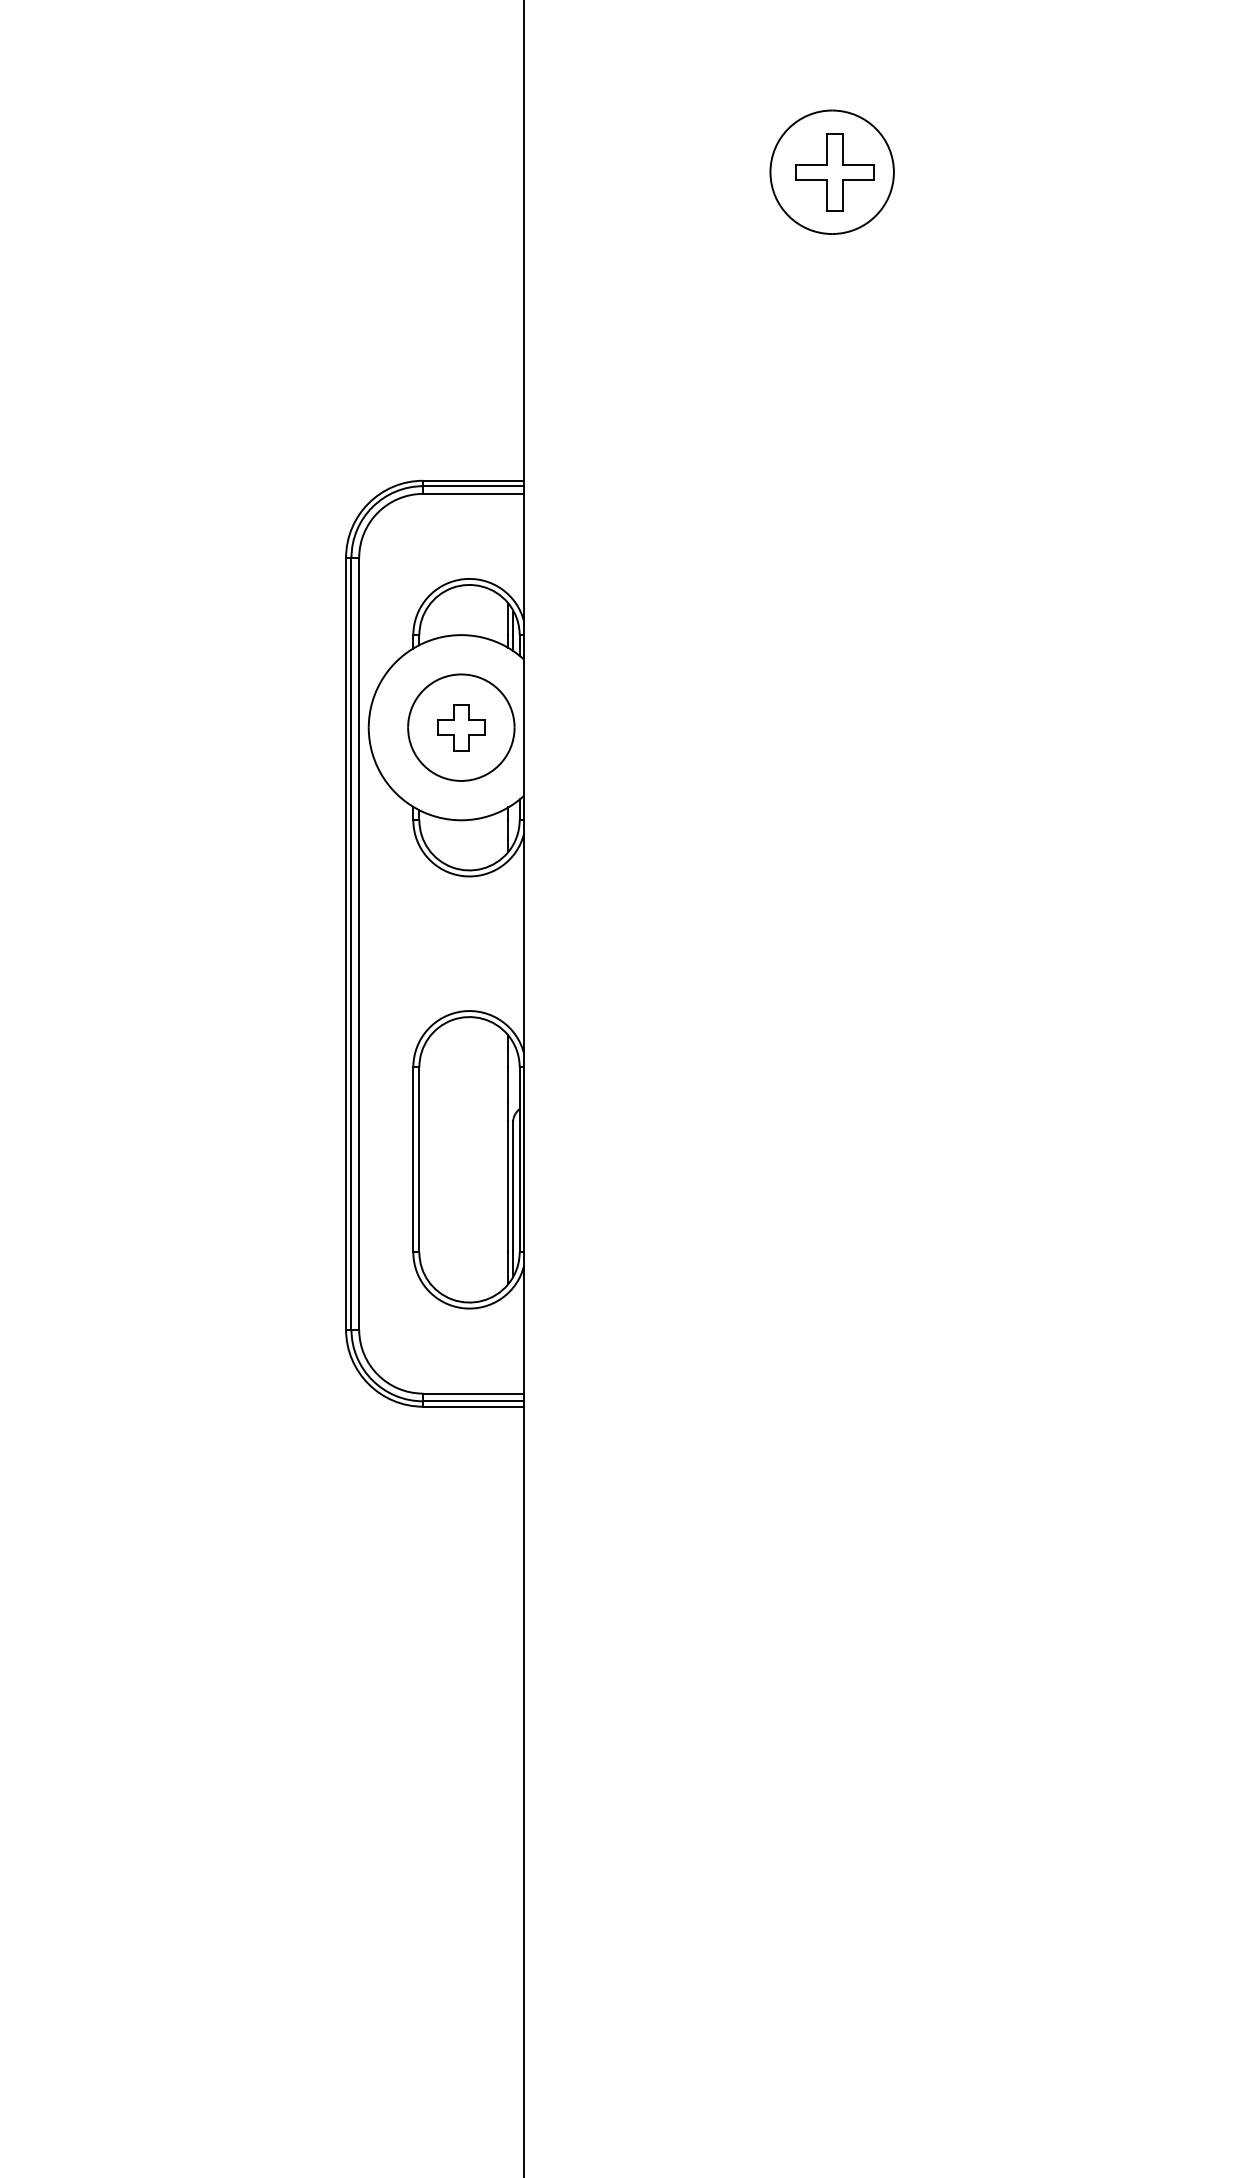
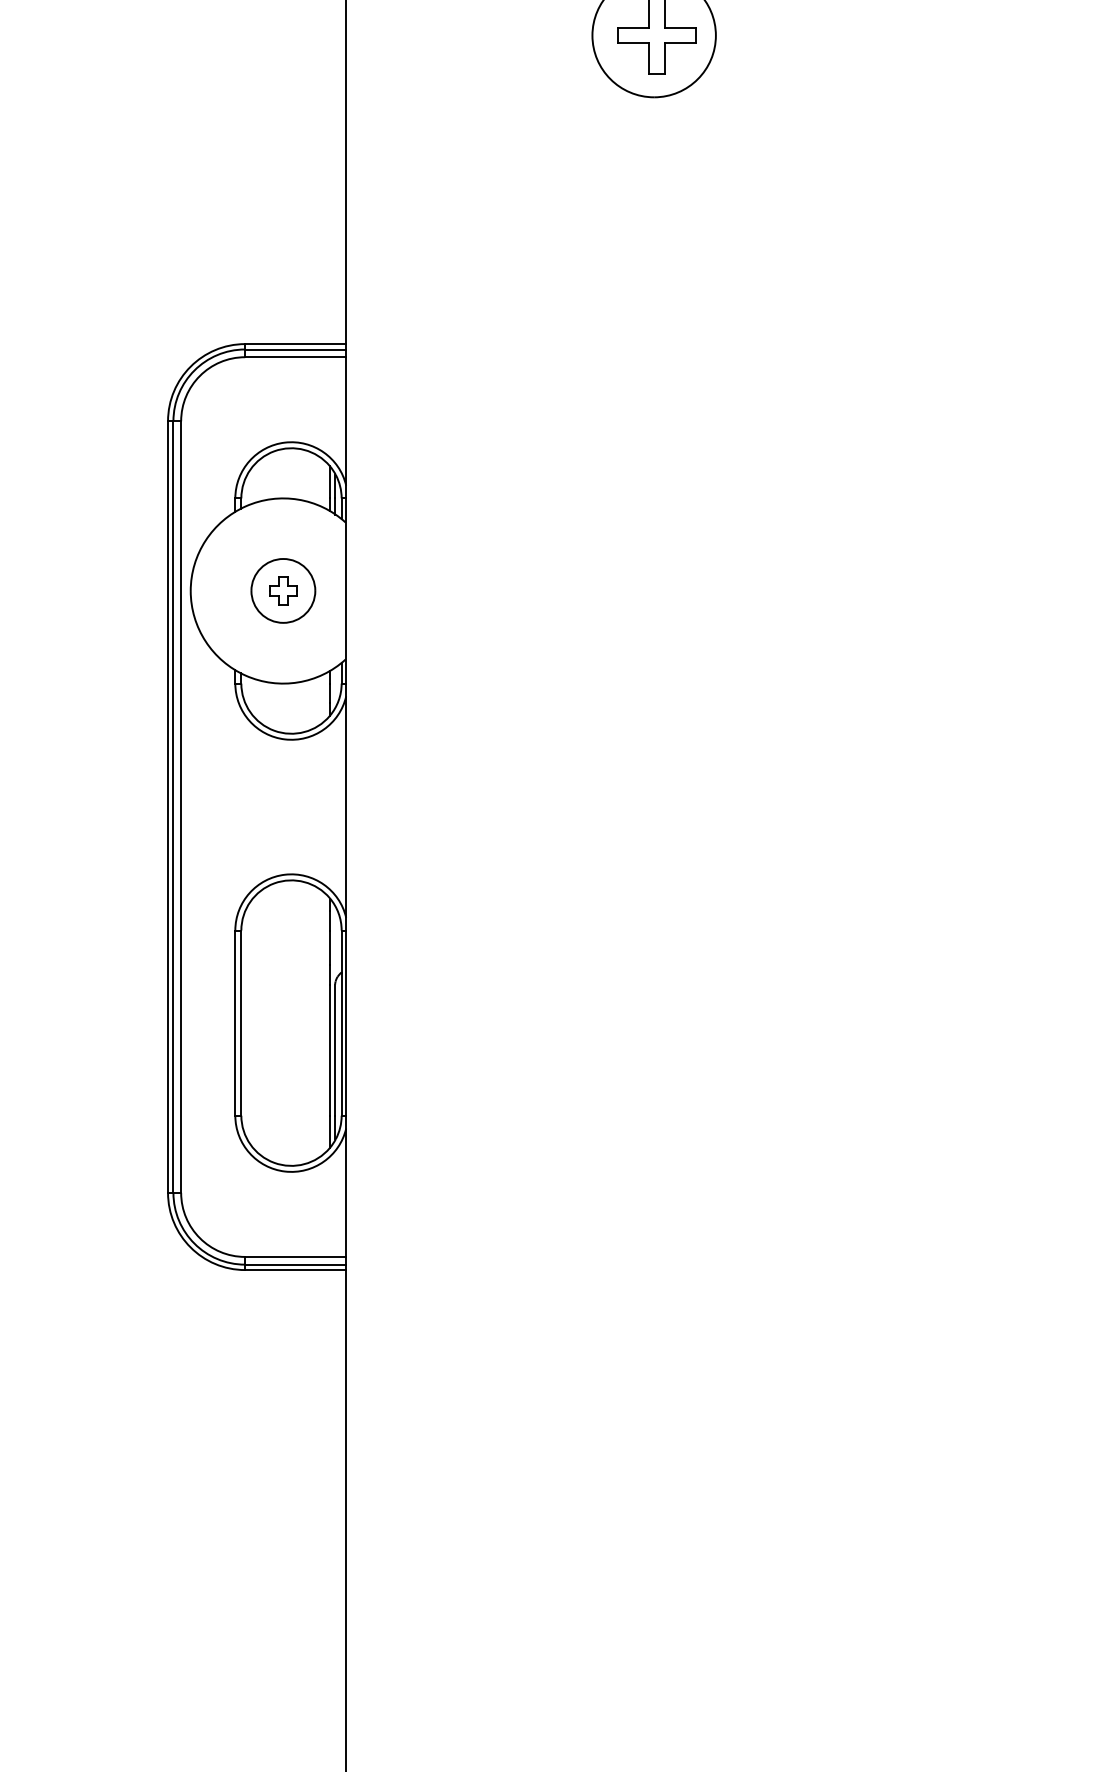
part: (461, 727) -> (283, 590), size x0.6

